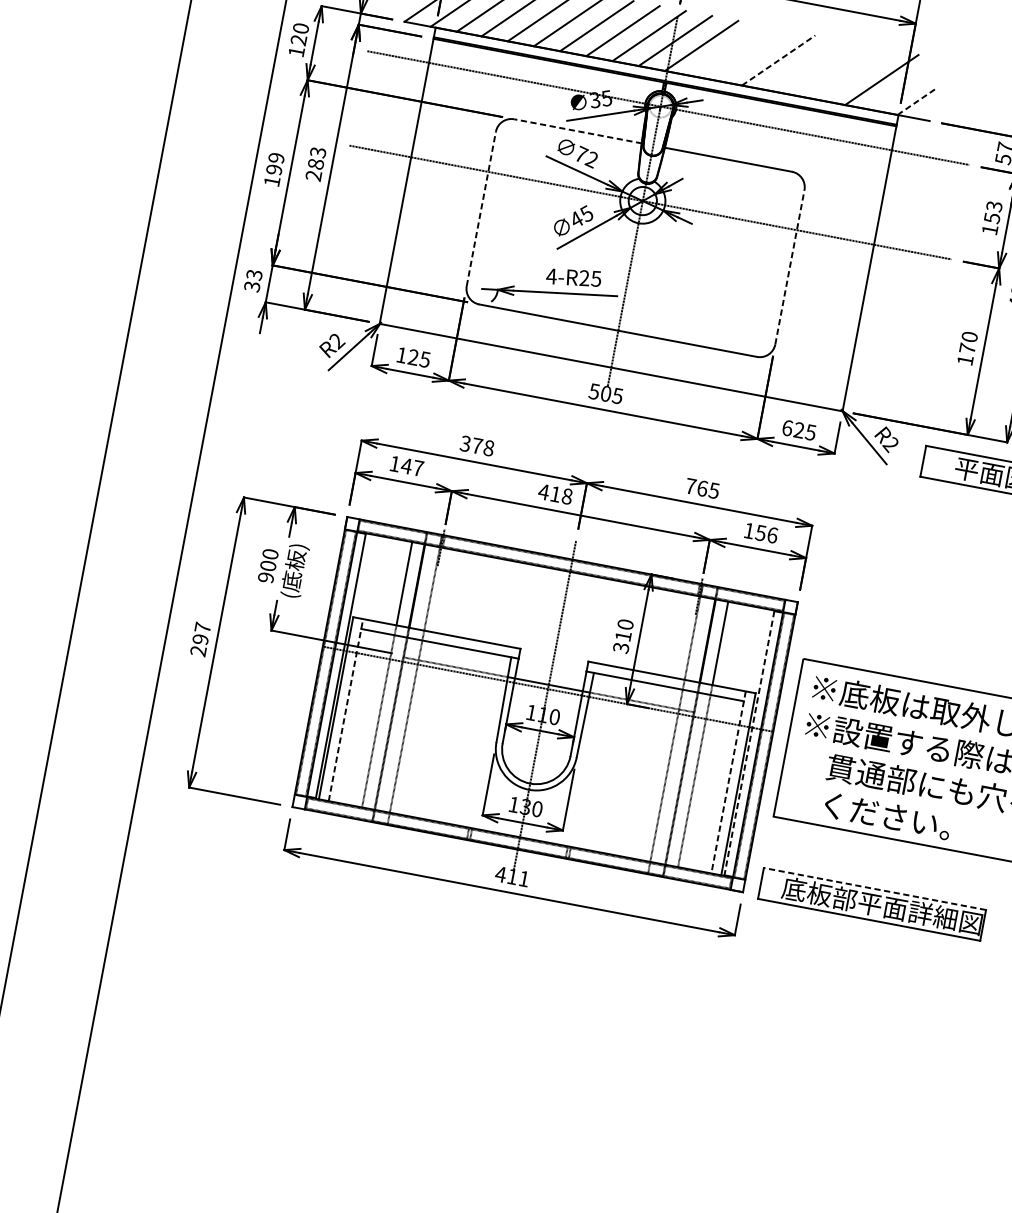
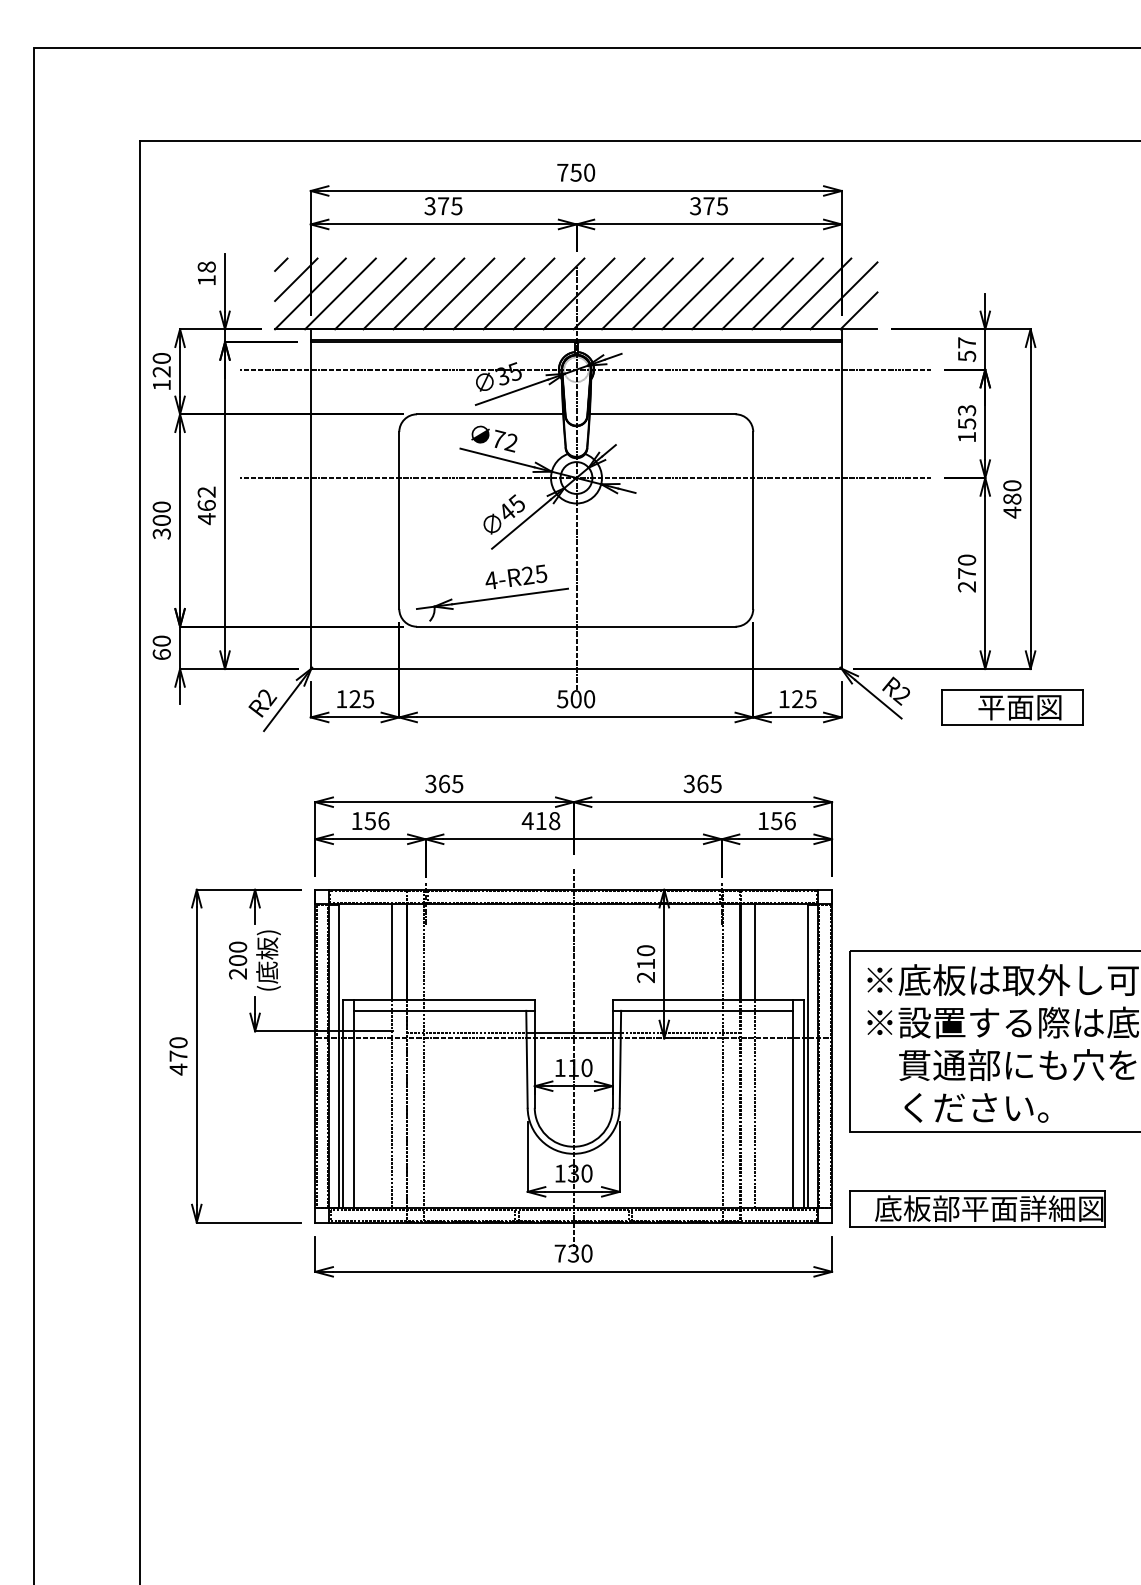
line: (726, 50) -> (637, 293), added
line: (752, 55) -> (667, 293), added
line: (778, 60) -> (697, 293), dashed -> solid
line: (804, 65) -> (727, 293), added
line: (831, 70) -> (757, 293), added
line: (857, 74) -> (787, 293), added
line: (905, 85) -> (843, 295), added
line: (917, 101) -> (859, 310), dashed -> solid
line: (577, 131) -> (489, 414), dashed -> solid
text: (315, 164) -> (206, 505), 283 -> 462
text: (274, 169) -> (161, 520), 199 -> 300
line: (481, 208) -> (399, 520), dashed -> solid
line: (790, 267) -> (753, 520), dashed -> solid
text: (253, 280) -> (161, 647), 33 -> 60
text: (964, 359) -> (966, 586), 170 -> 270
text: (617, 396) -> (589, 699), 505 -> 500
text: (787, 428) -> (784, 699), 625 -> 125
text: (483, 446) -> (451, 783), 378 -> 365
text: (411, 467) -> (376, 821), 147 -> 156
text: (690, 485) -> (688, 783), 765 -> 365
text: (266, 577) -> (238, 973), 900 -> 200
text: (200, 639) -> (178, 1056), 297 -> 470
text: (621, 648) -> (646, 977), 310 -> 210
line: (346, 709) -> (354, 1103), dashed -> solid
line: (749, 743) -> (808, 1056), dashed -> solid
line: (728, 782) -> (793, 1104), dashed -> solid
text: (512, 876) -> (573, 1253), 411 -> 730
line: (874, 889) -> (977, 1191), dashed -> solid

